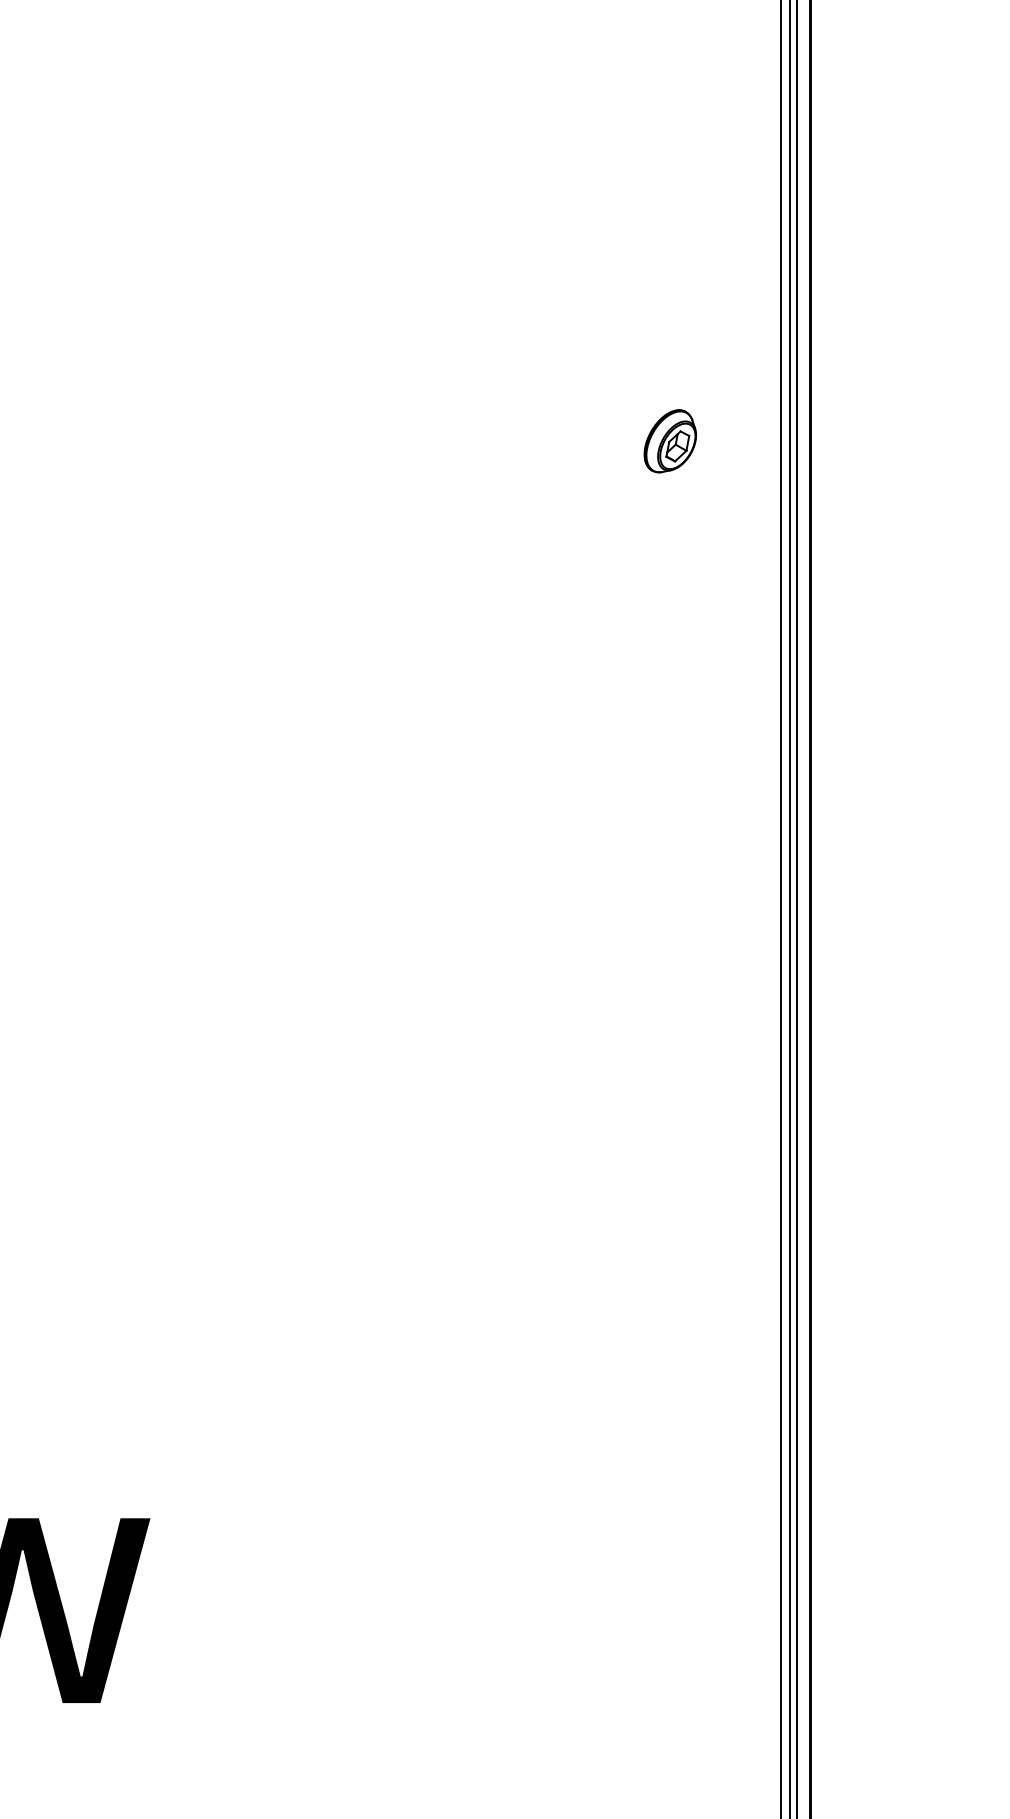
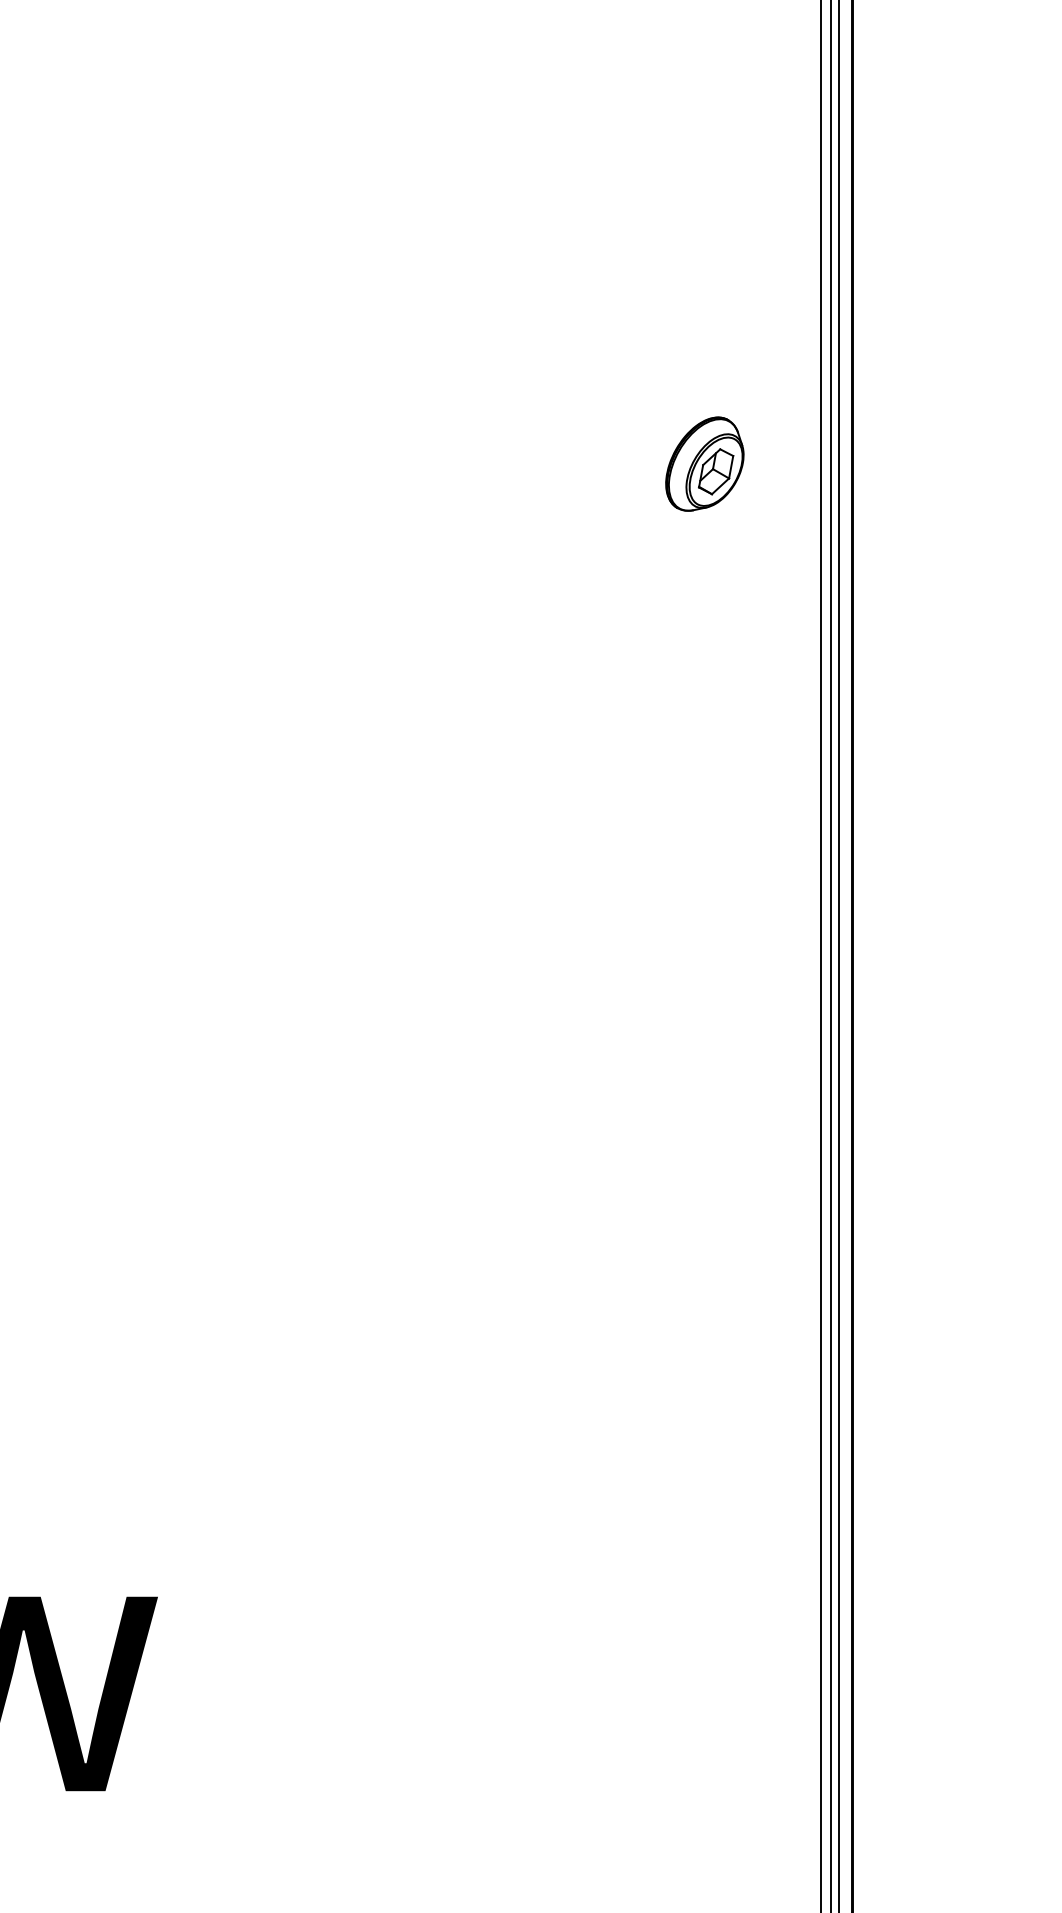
part: (669, 440) -> (704, 463), size x1.43

